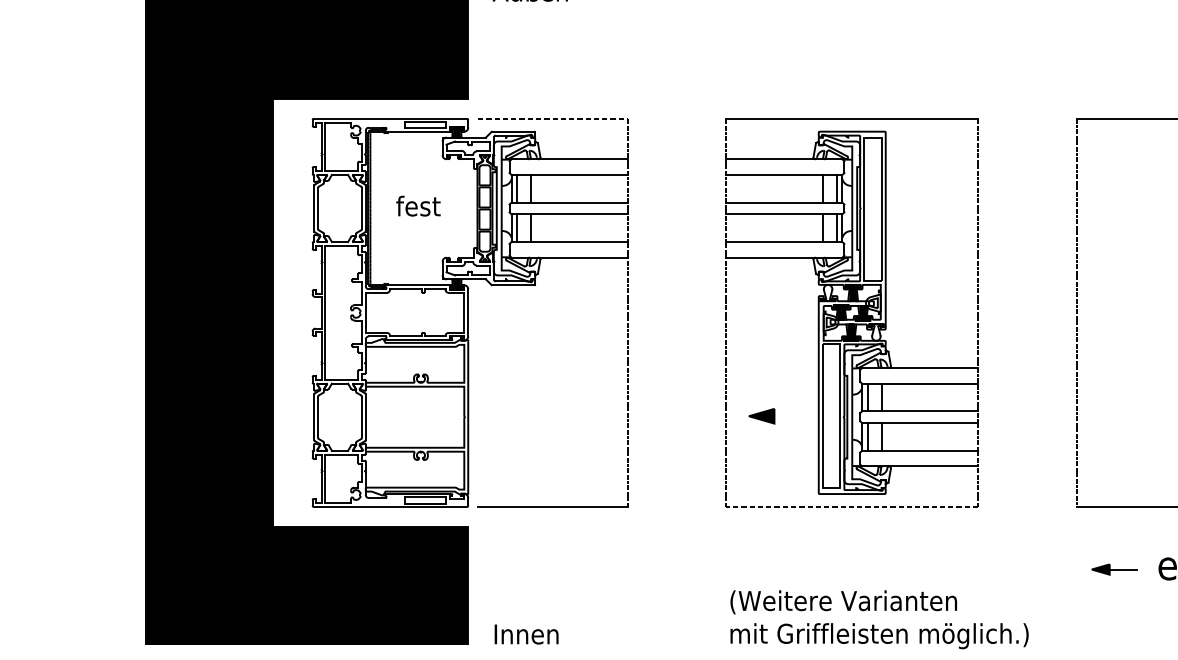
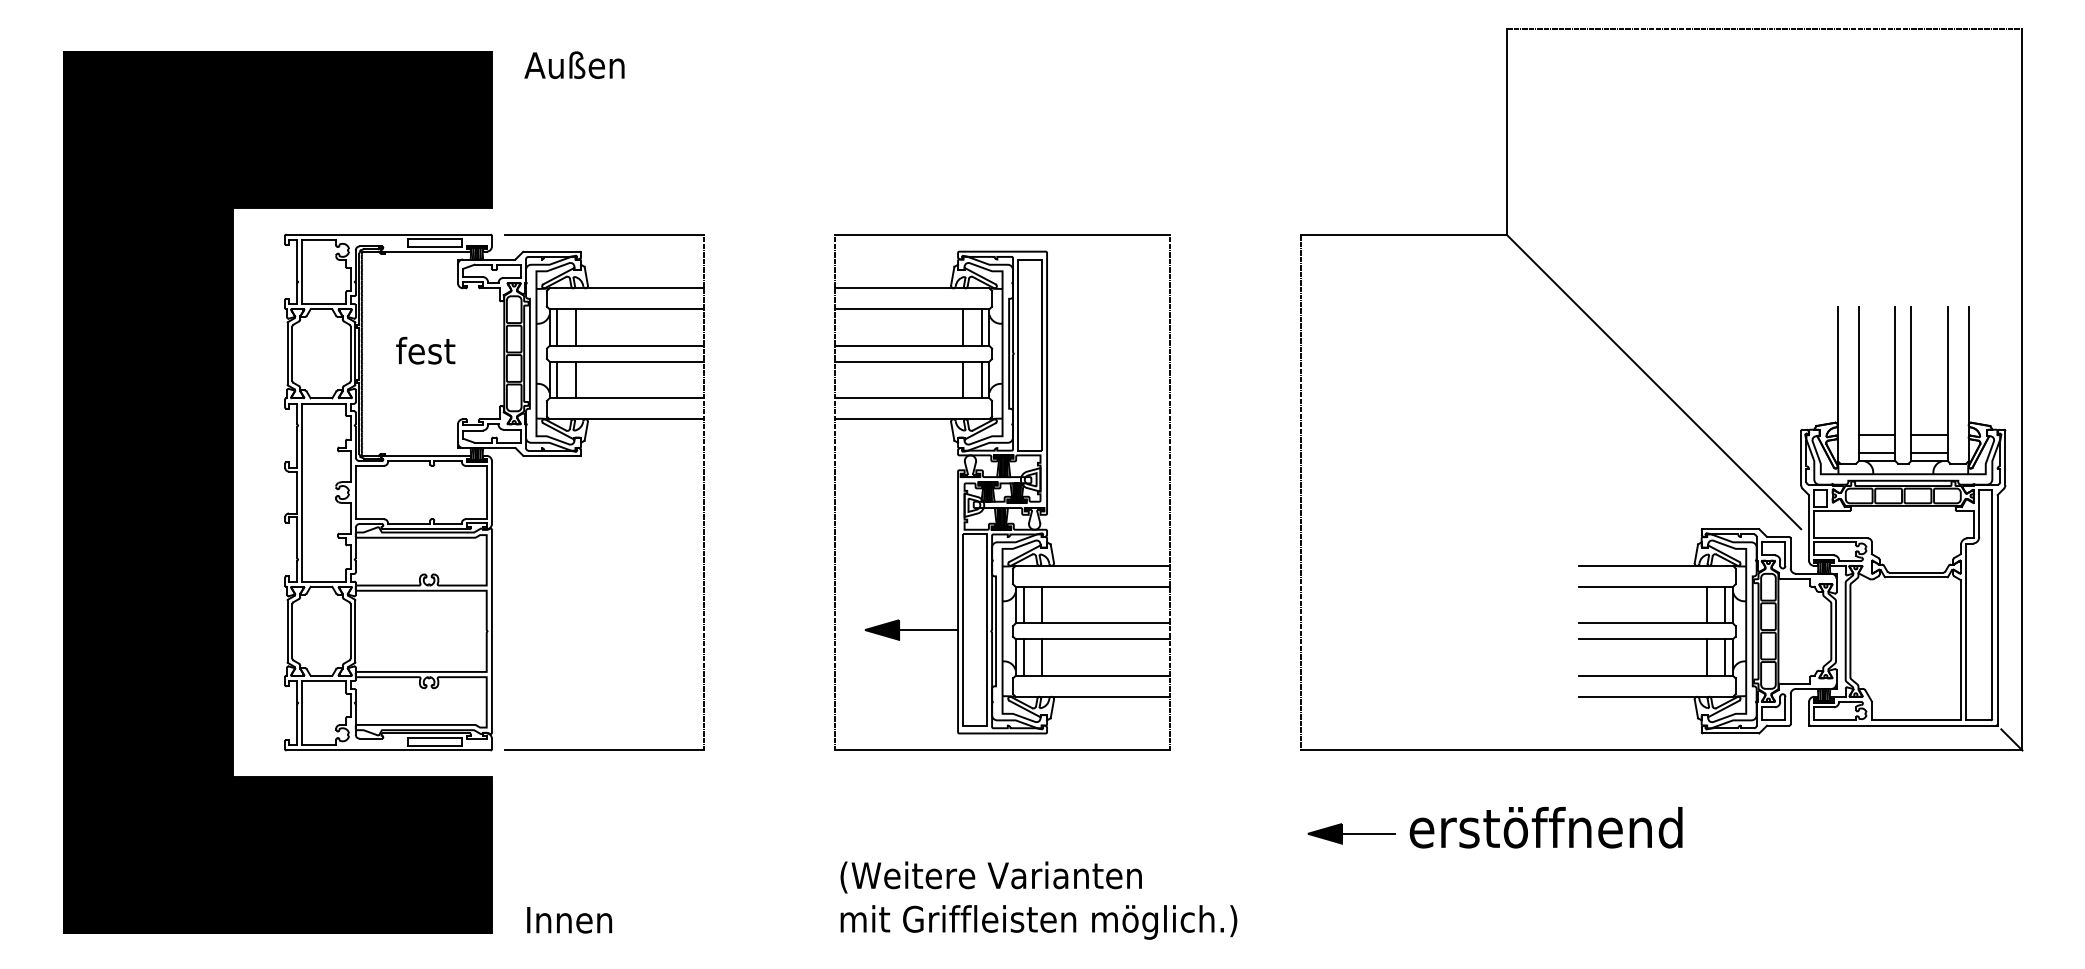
line: (552, 118) -> (604, 234), dashed -> solid
line: (796, 416) -> (928, 630), added
line: (852, 506) -> (1002, 750), dashed -> solid
part: (1114, 569) -> (1351, 833), size x1.43

